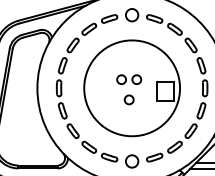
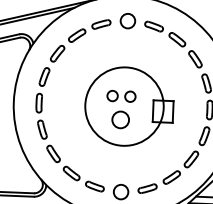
circle: (132, 88) -> (124, 106), size x0.7
circle: (128, 99) -> (119, 119), size x1.6

